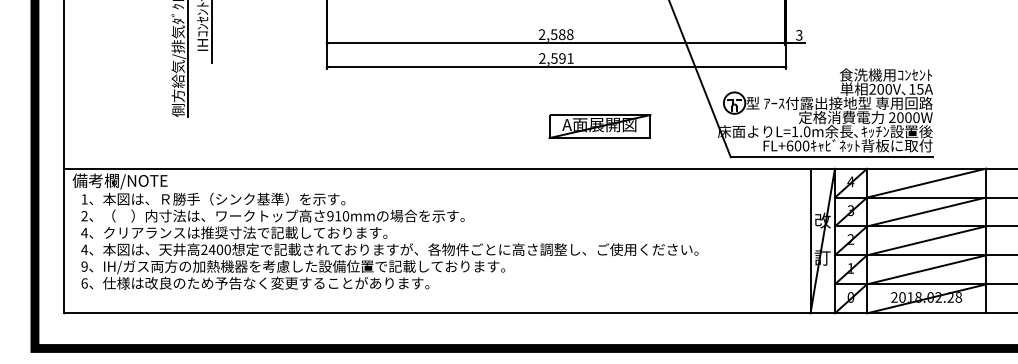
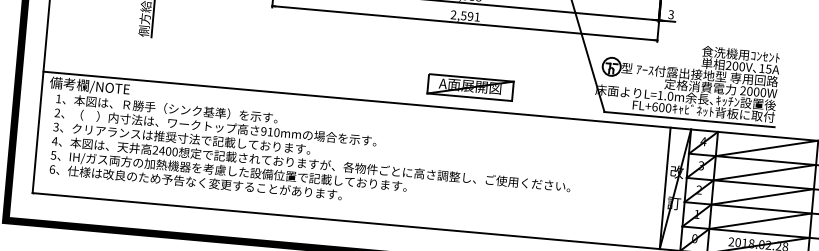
part: (599, 126) -> (470, 87), moved
text: (84, 232) -> (56, 126), 4 -> 3
text: (84, 266) -> (53, 155), 9 -> 5

